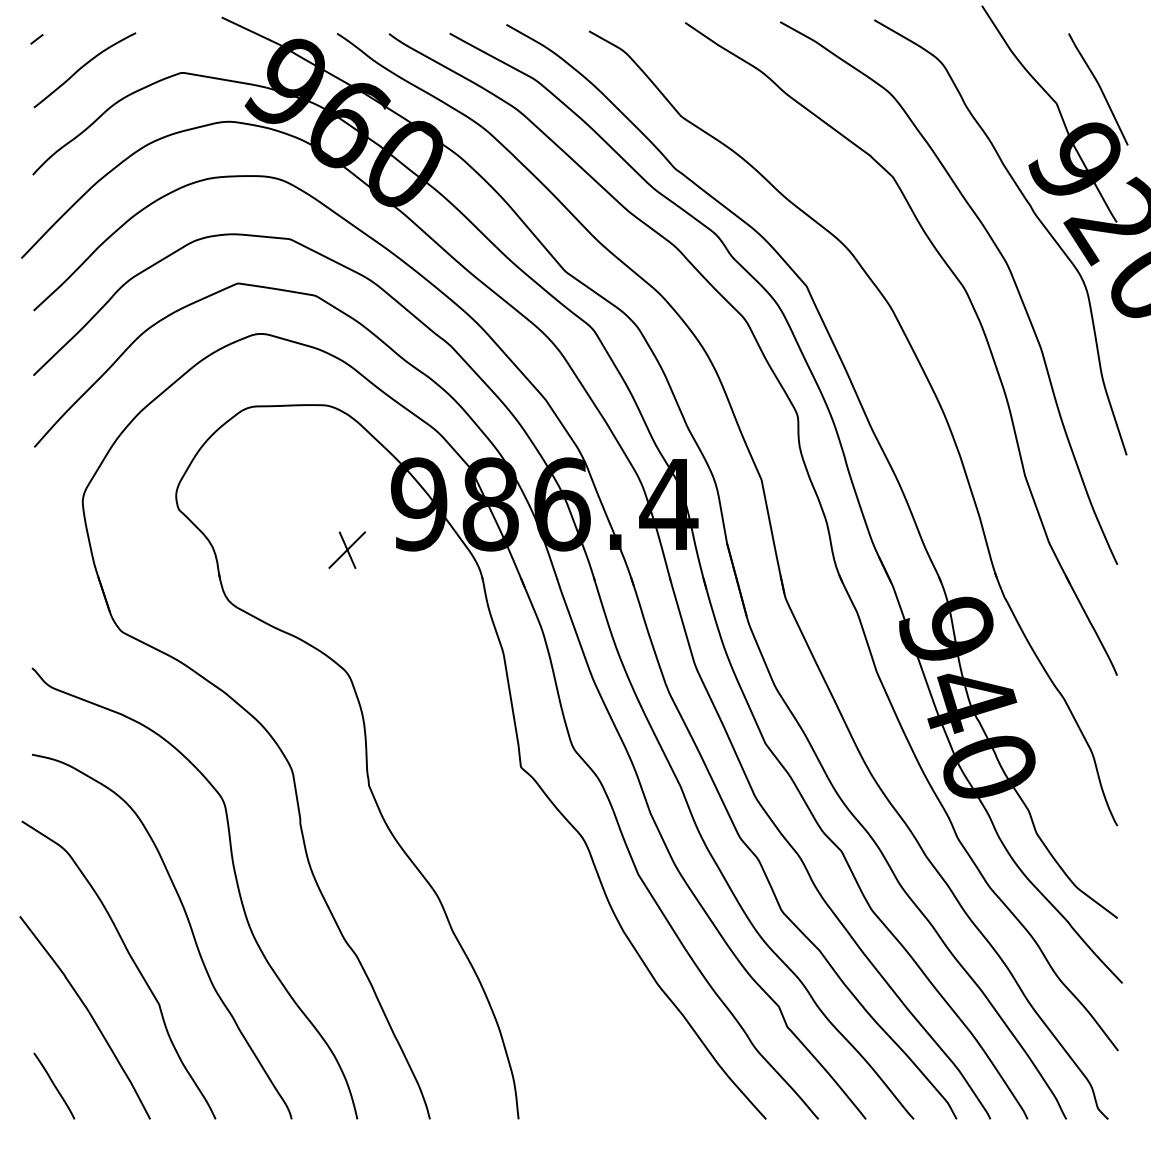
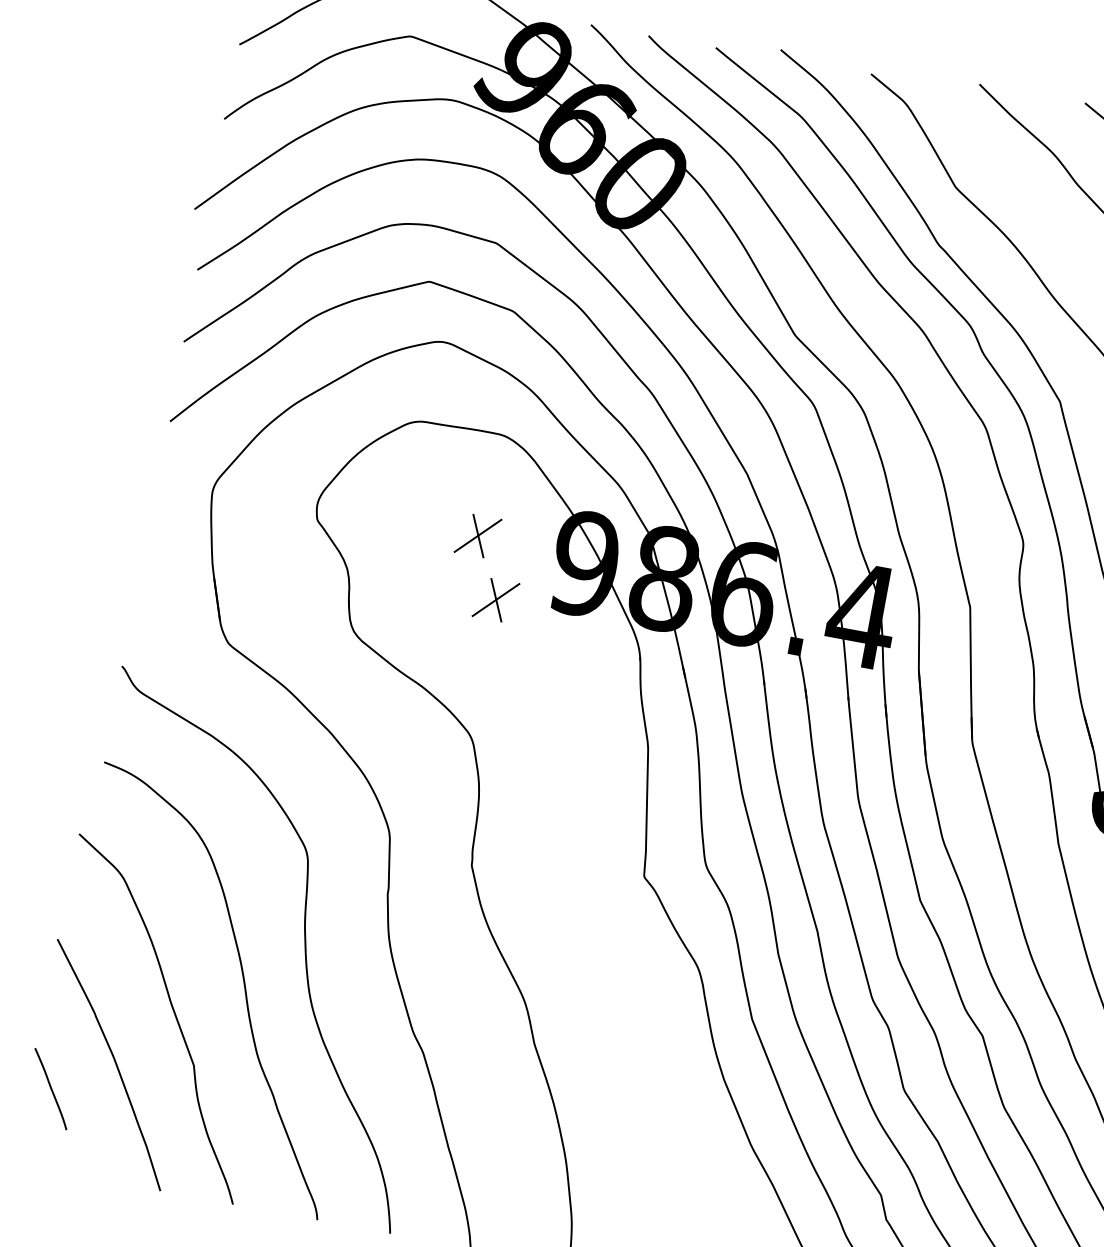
part: (321, 496) -> (478, 535), added
line: (54, 1085) -> (51, 1088), moved

